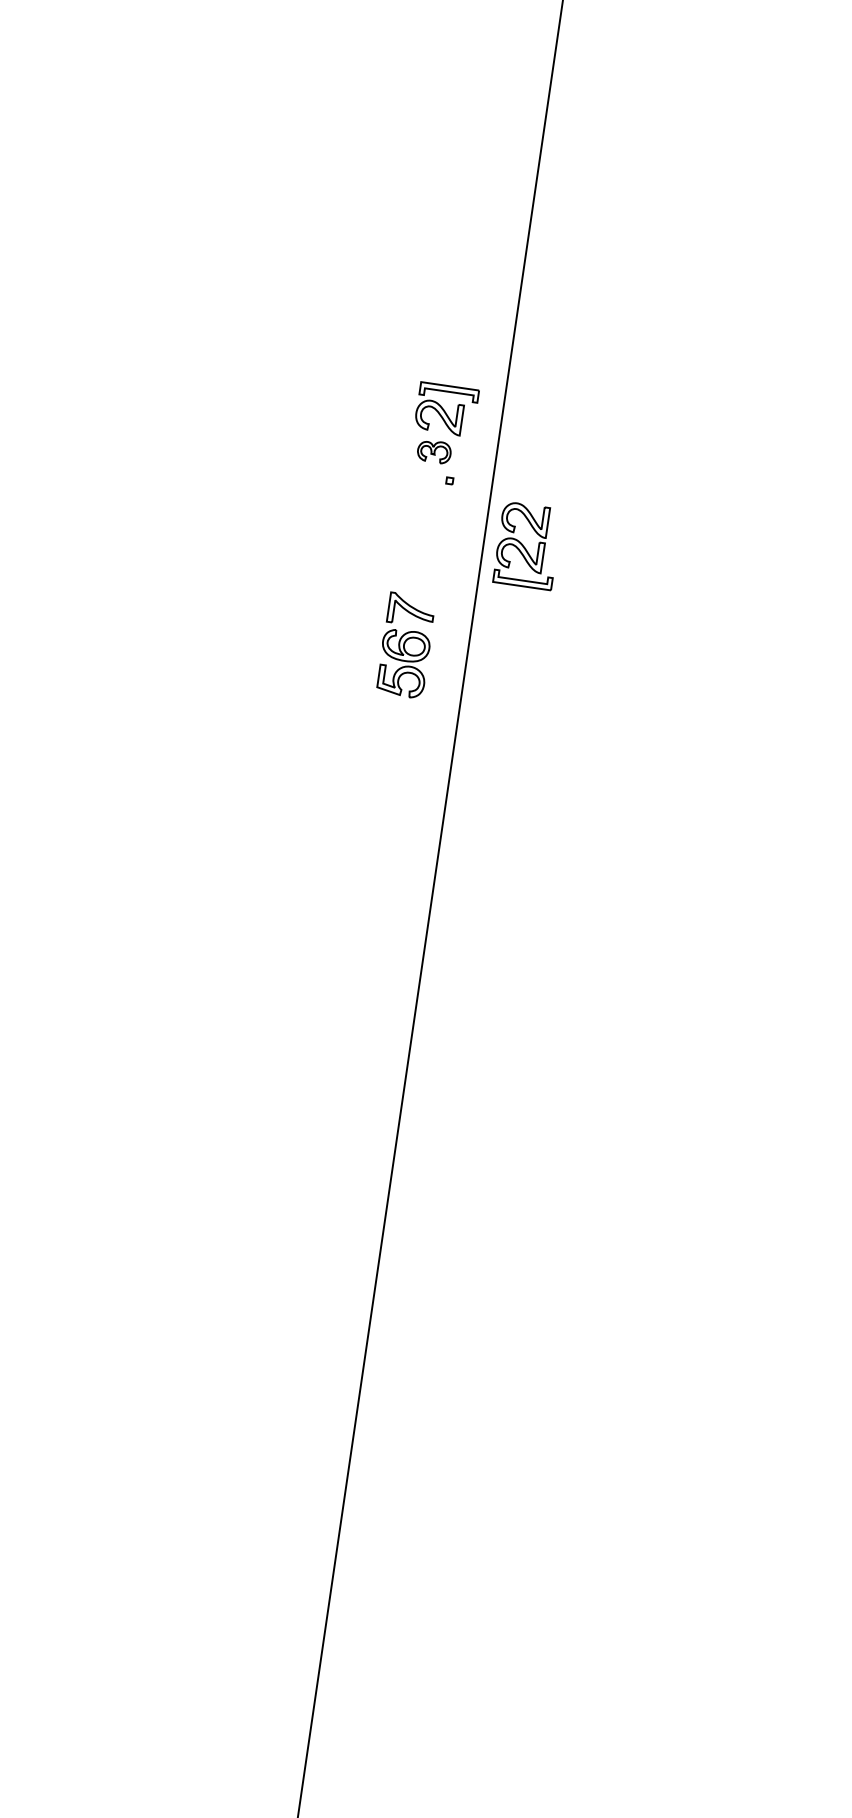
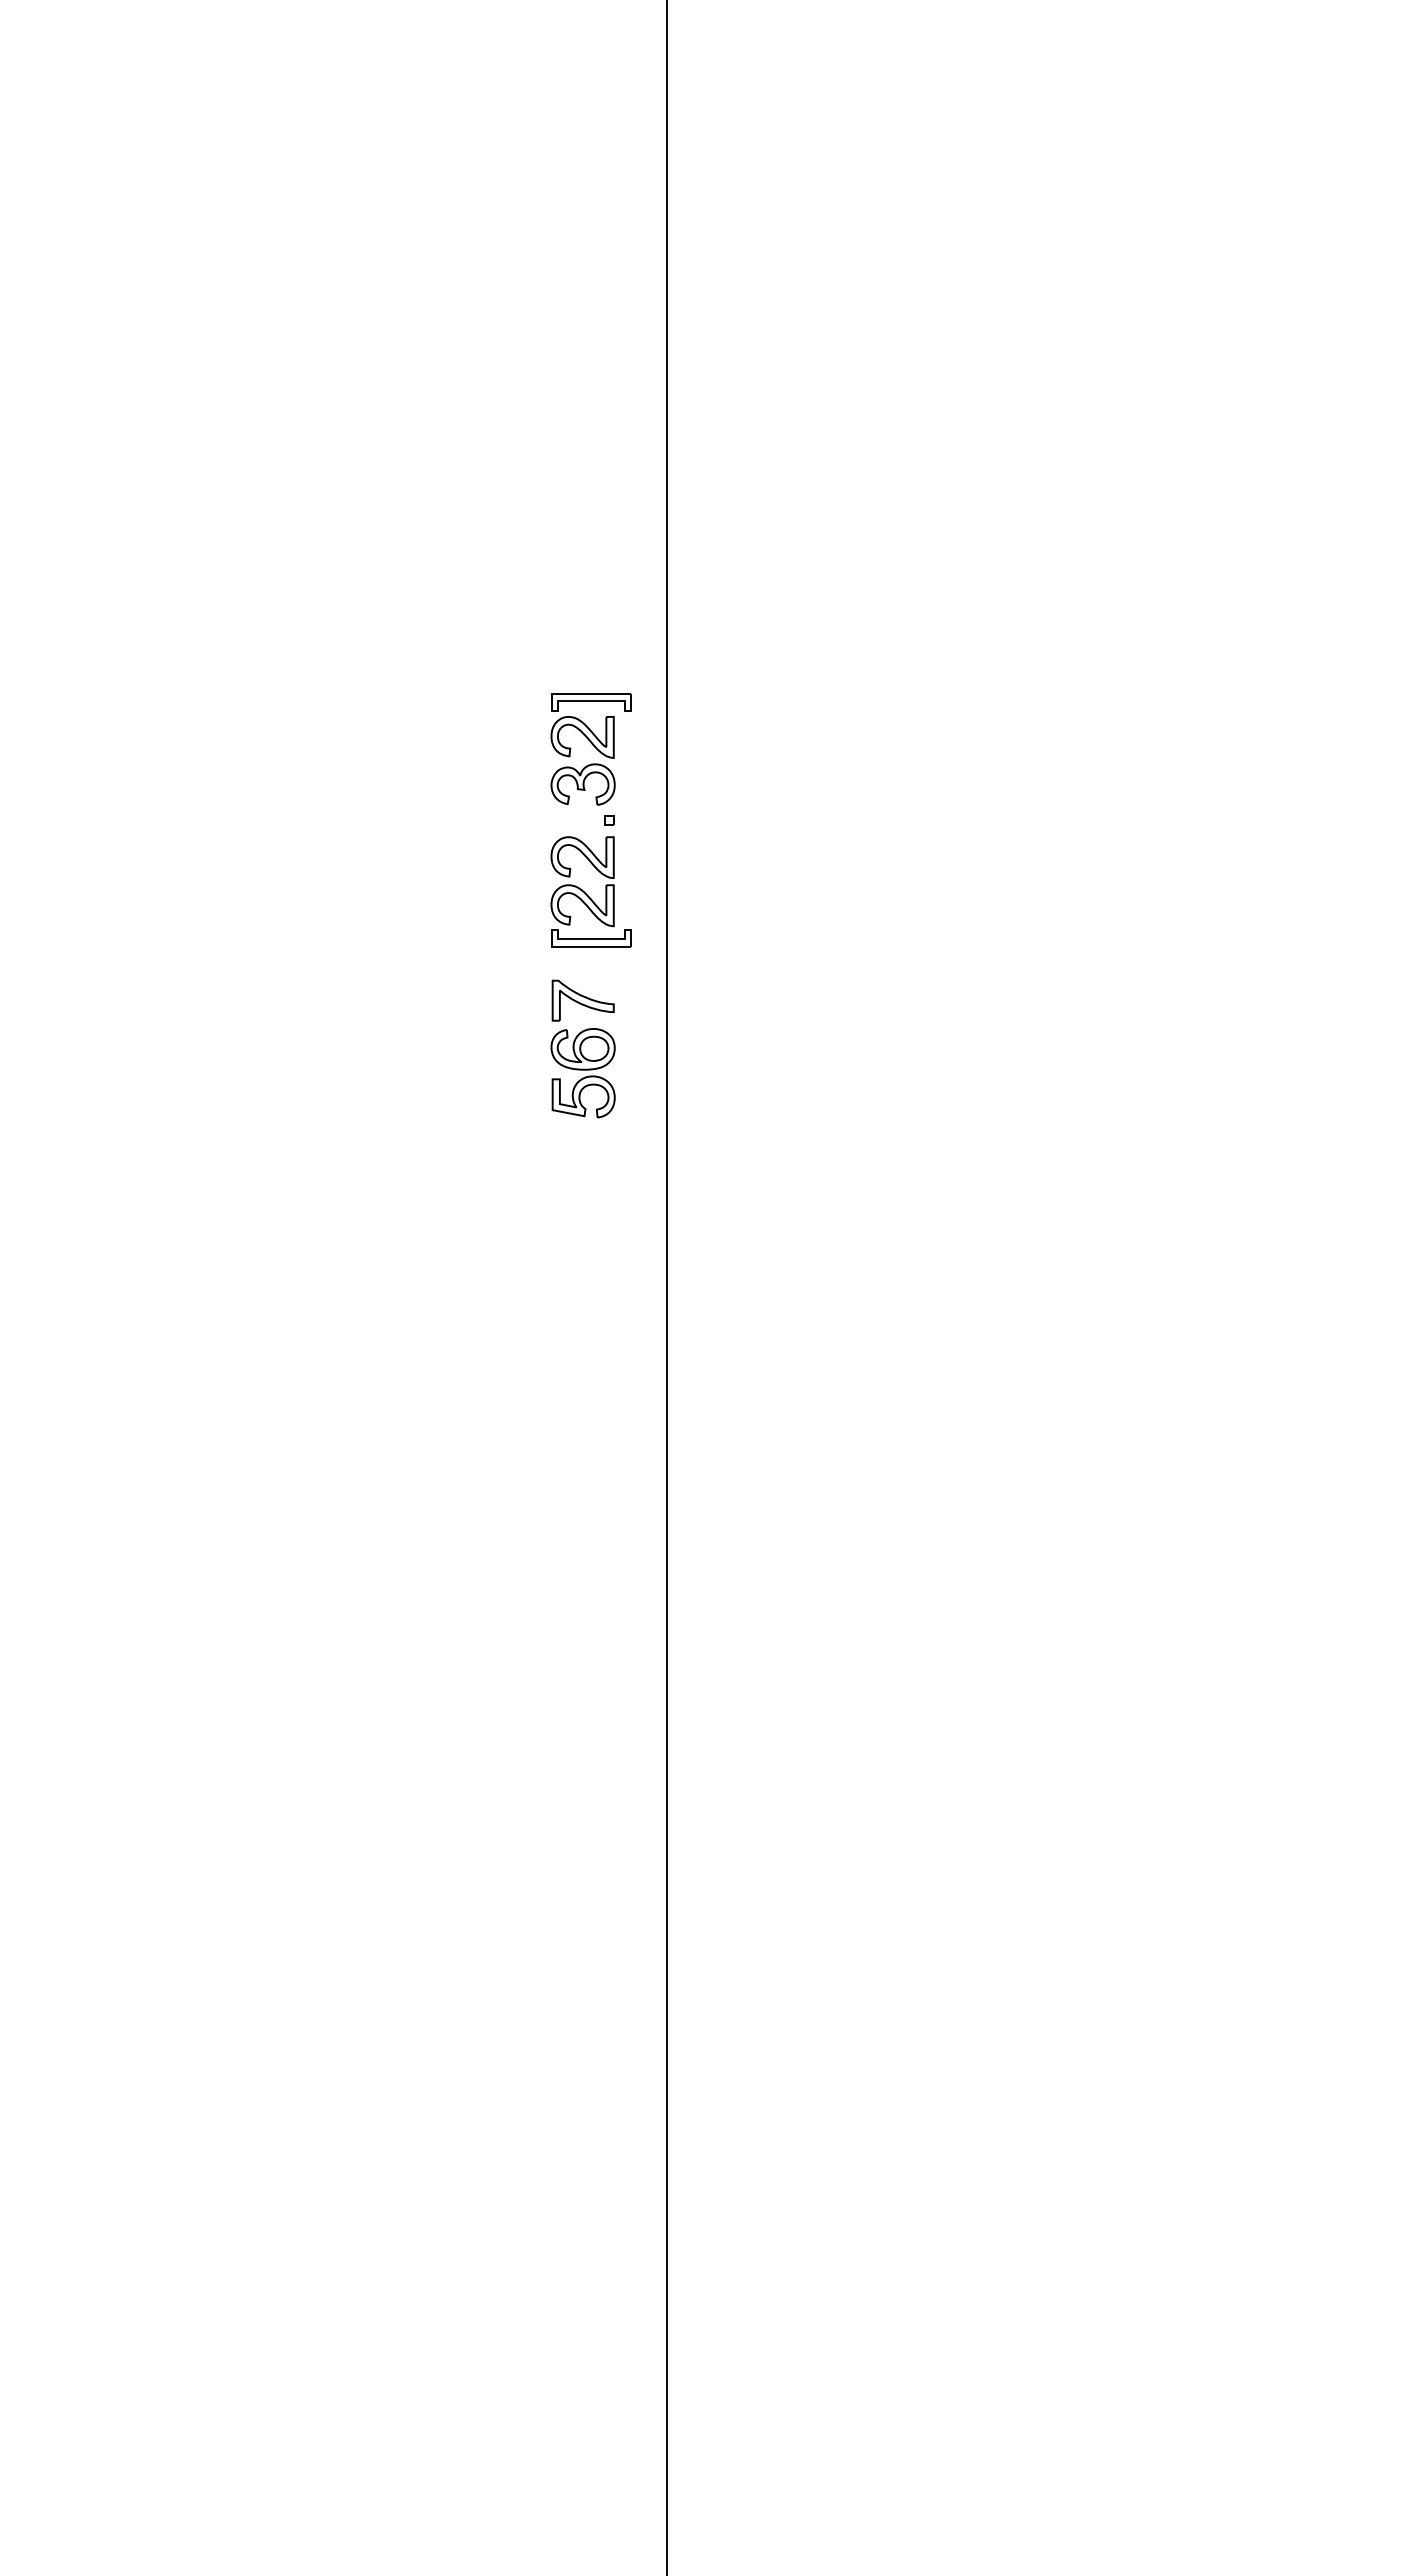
part: (433, 451) -> (582, 784), size x1.43
part: (527, 545) -> (590, 891), moved

